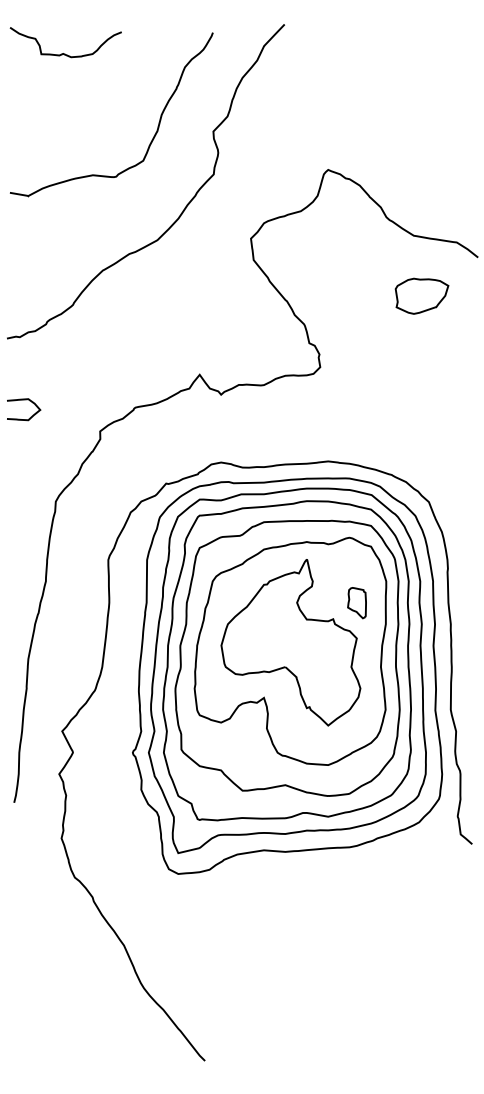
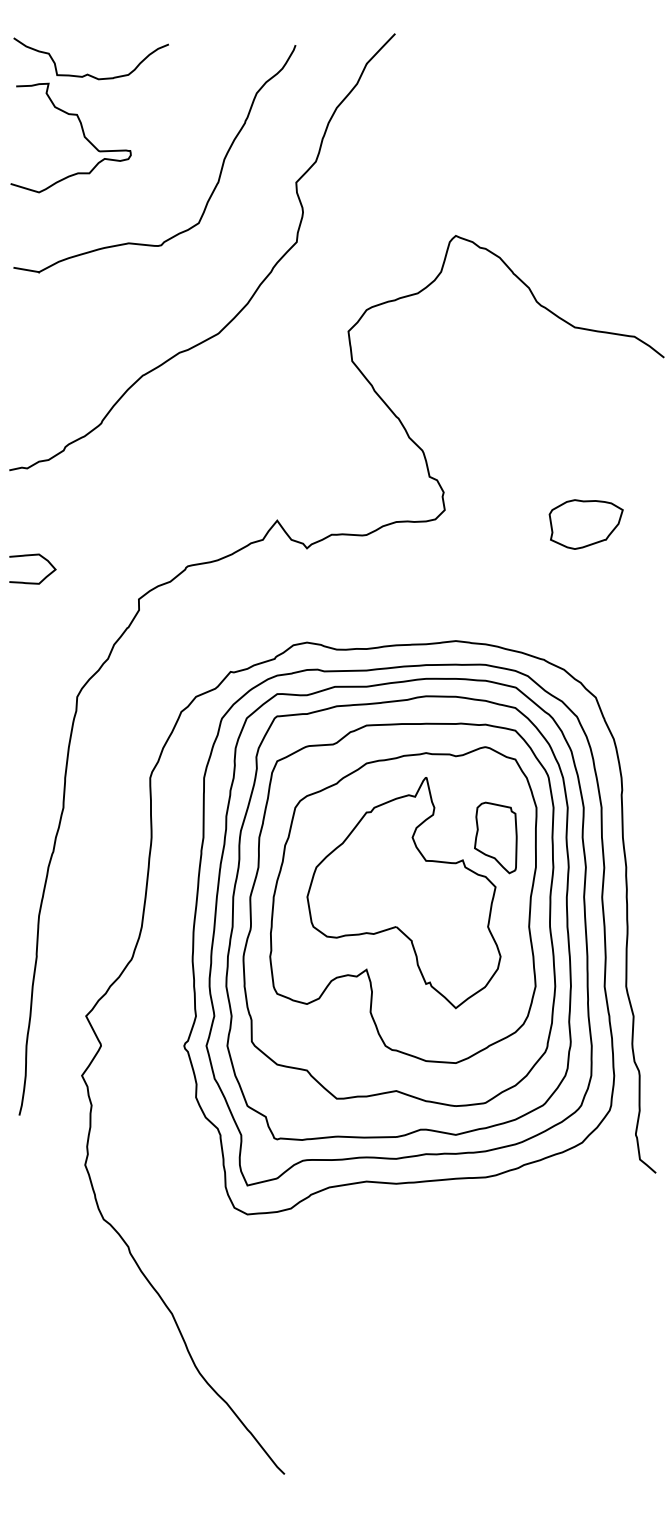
curve: (59, 96) -> (82, 133), added
part: (421, 296) -> (585, 524), moved
part: (356, 602) -> (495, 837), size x1.67

